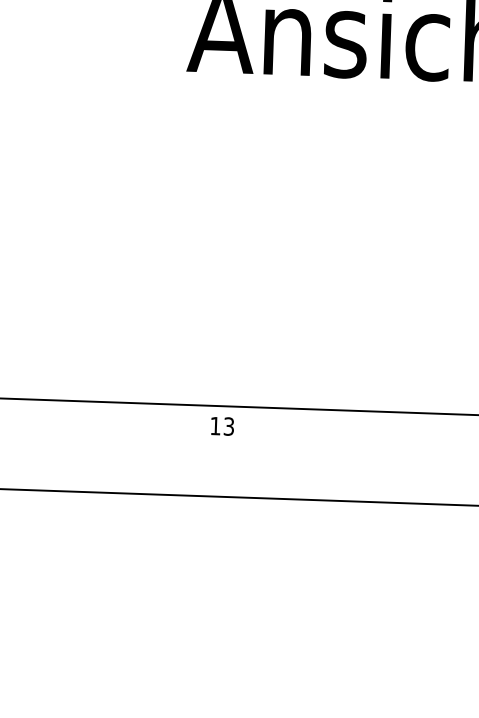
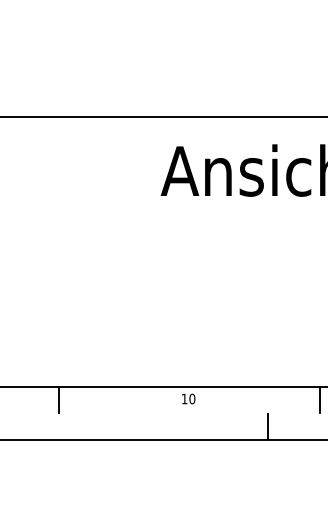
text: (229, 425) -> (192, 398), 13 -> 10
line: (450, 436) -> (319, 400), added
line: (358, 478) -> (267, 426), added

